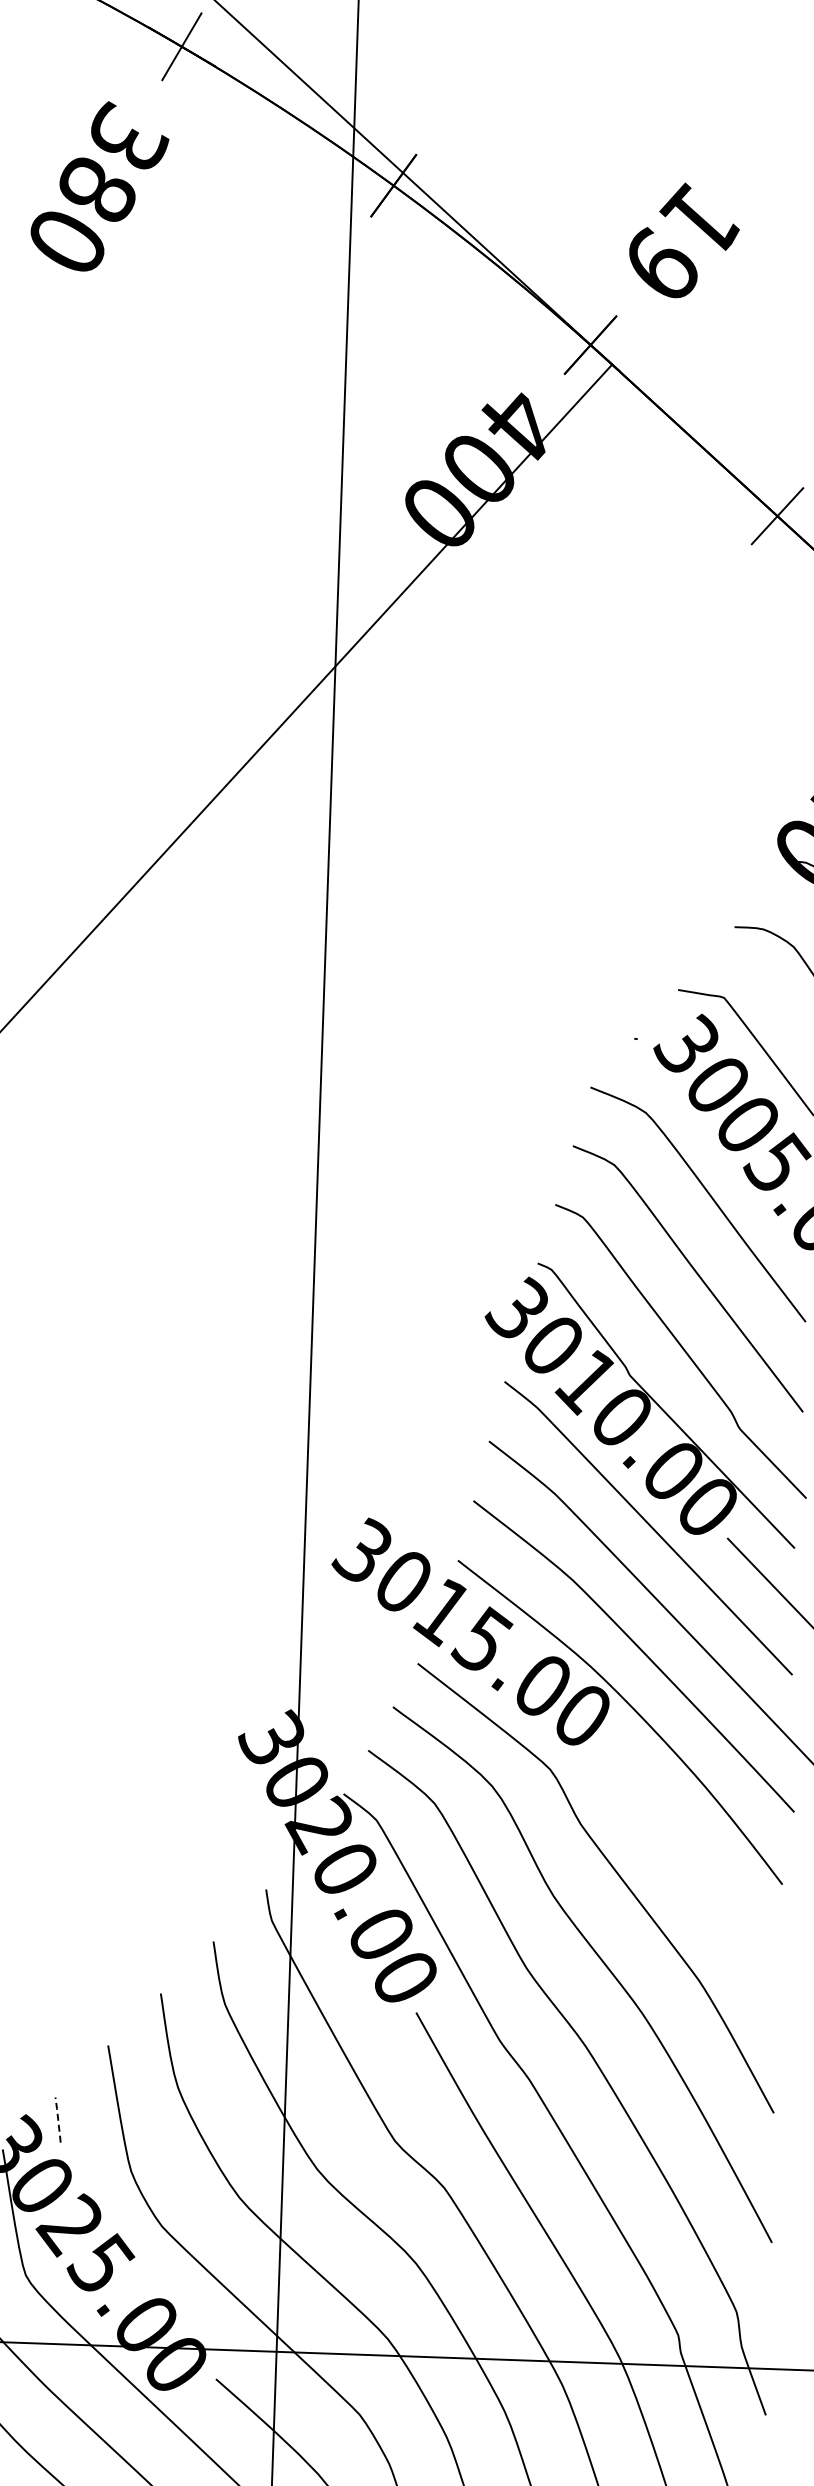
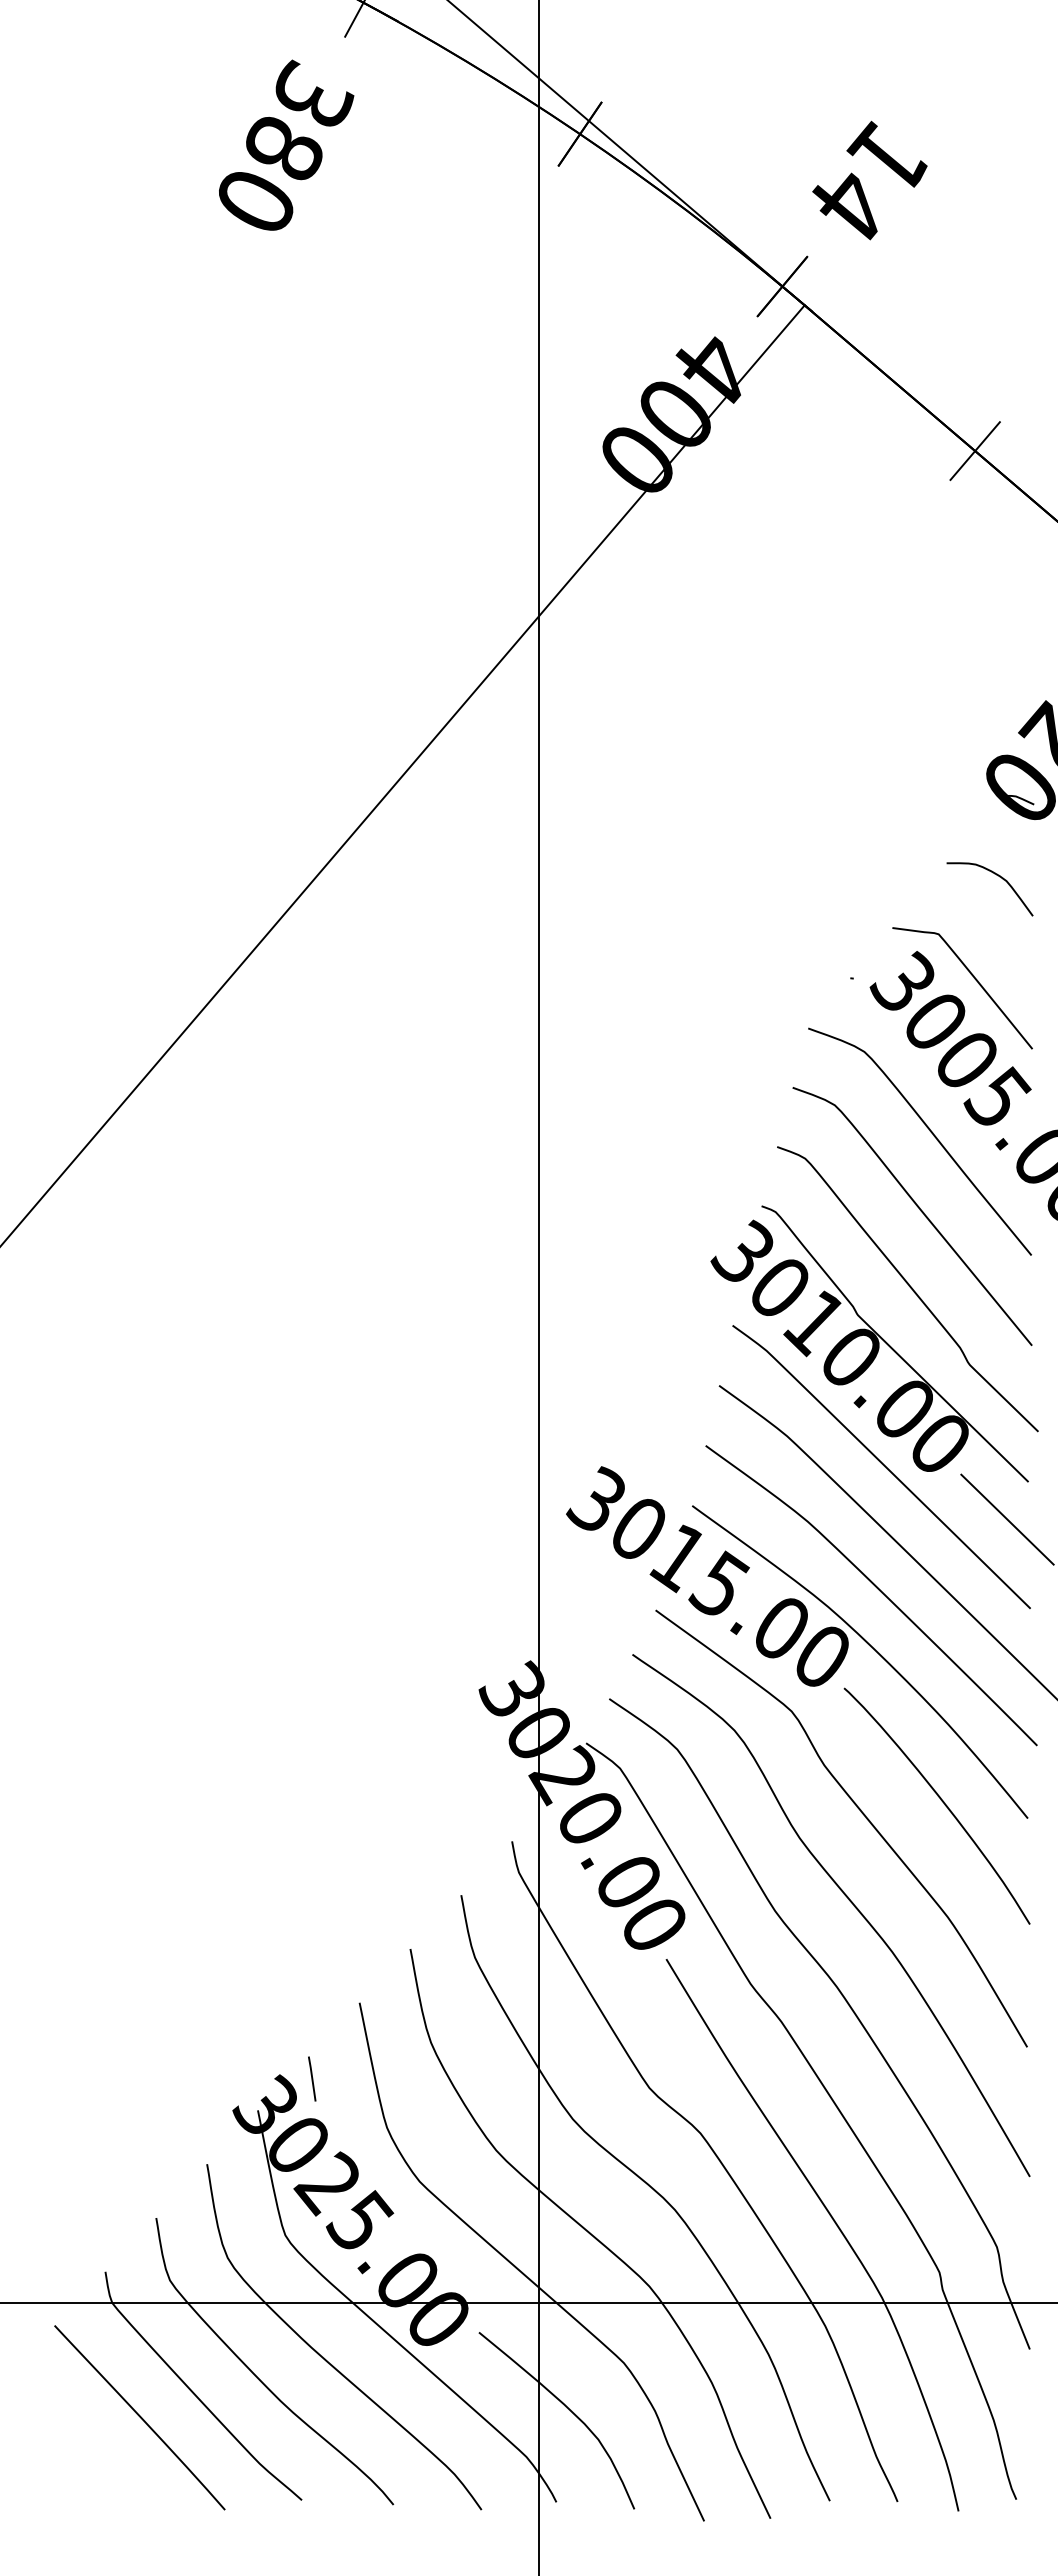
text: (660, 264) -> (849, 203), 19 -> 14
curve: (695, 1863) -> (940, 1800), added
line: (58, 2119) -> (312, 2078), dashed -> solid

